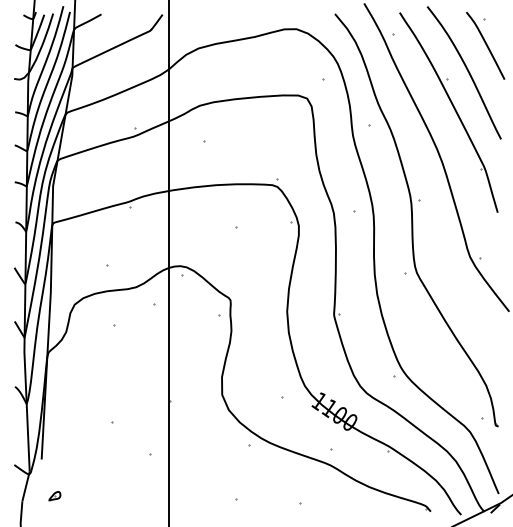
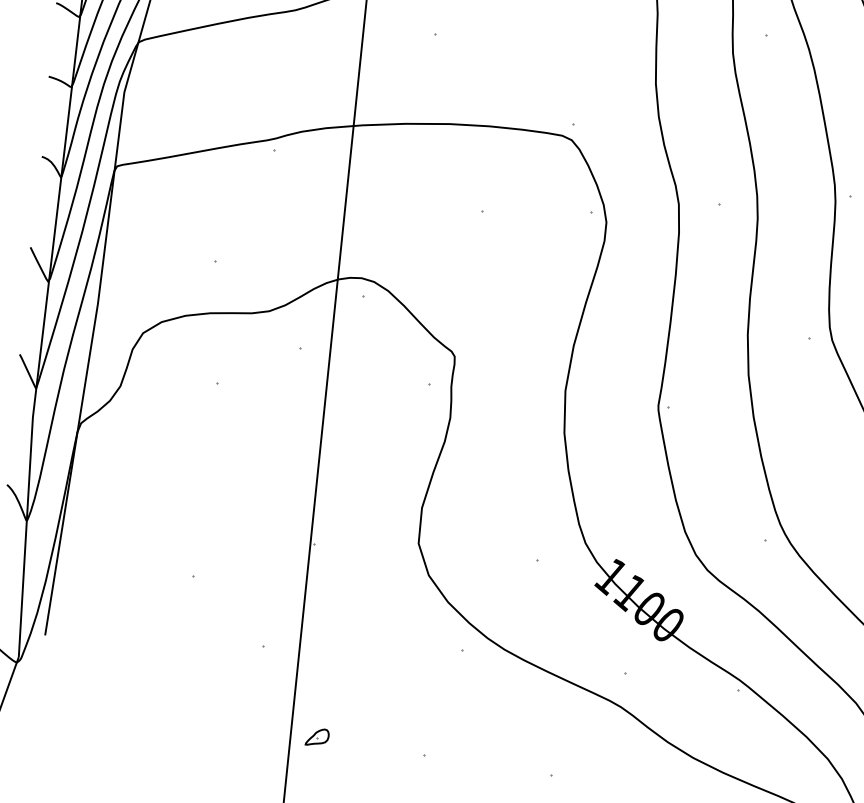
part: (54, 496) -> (316, 737), moved

